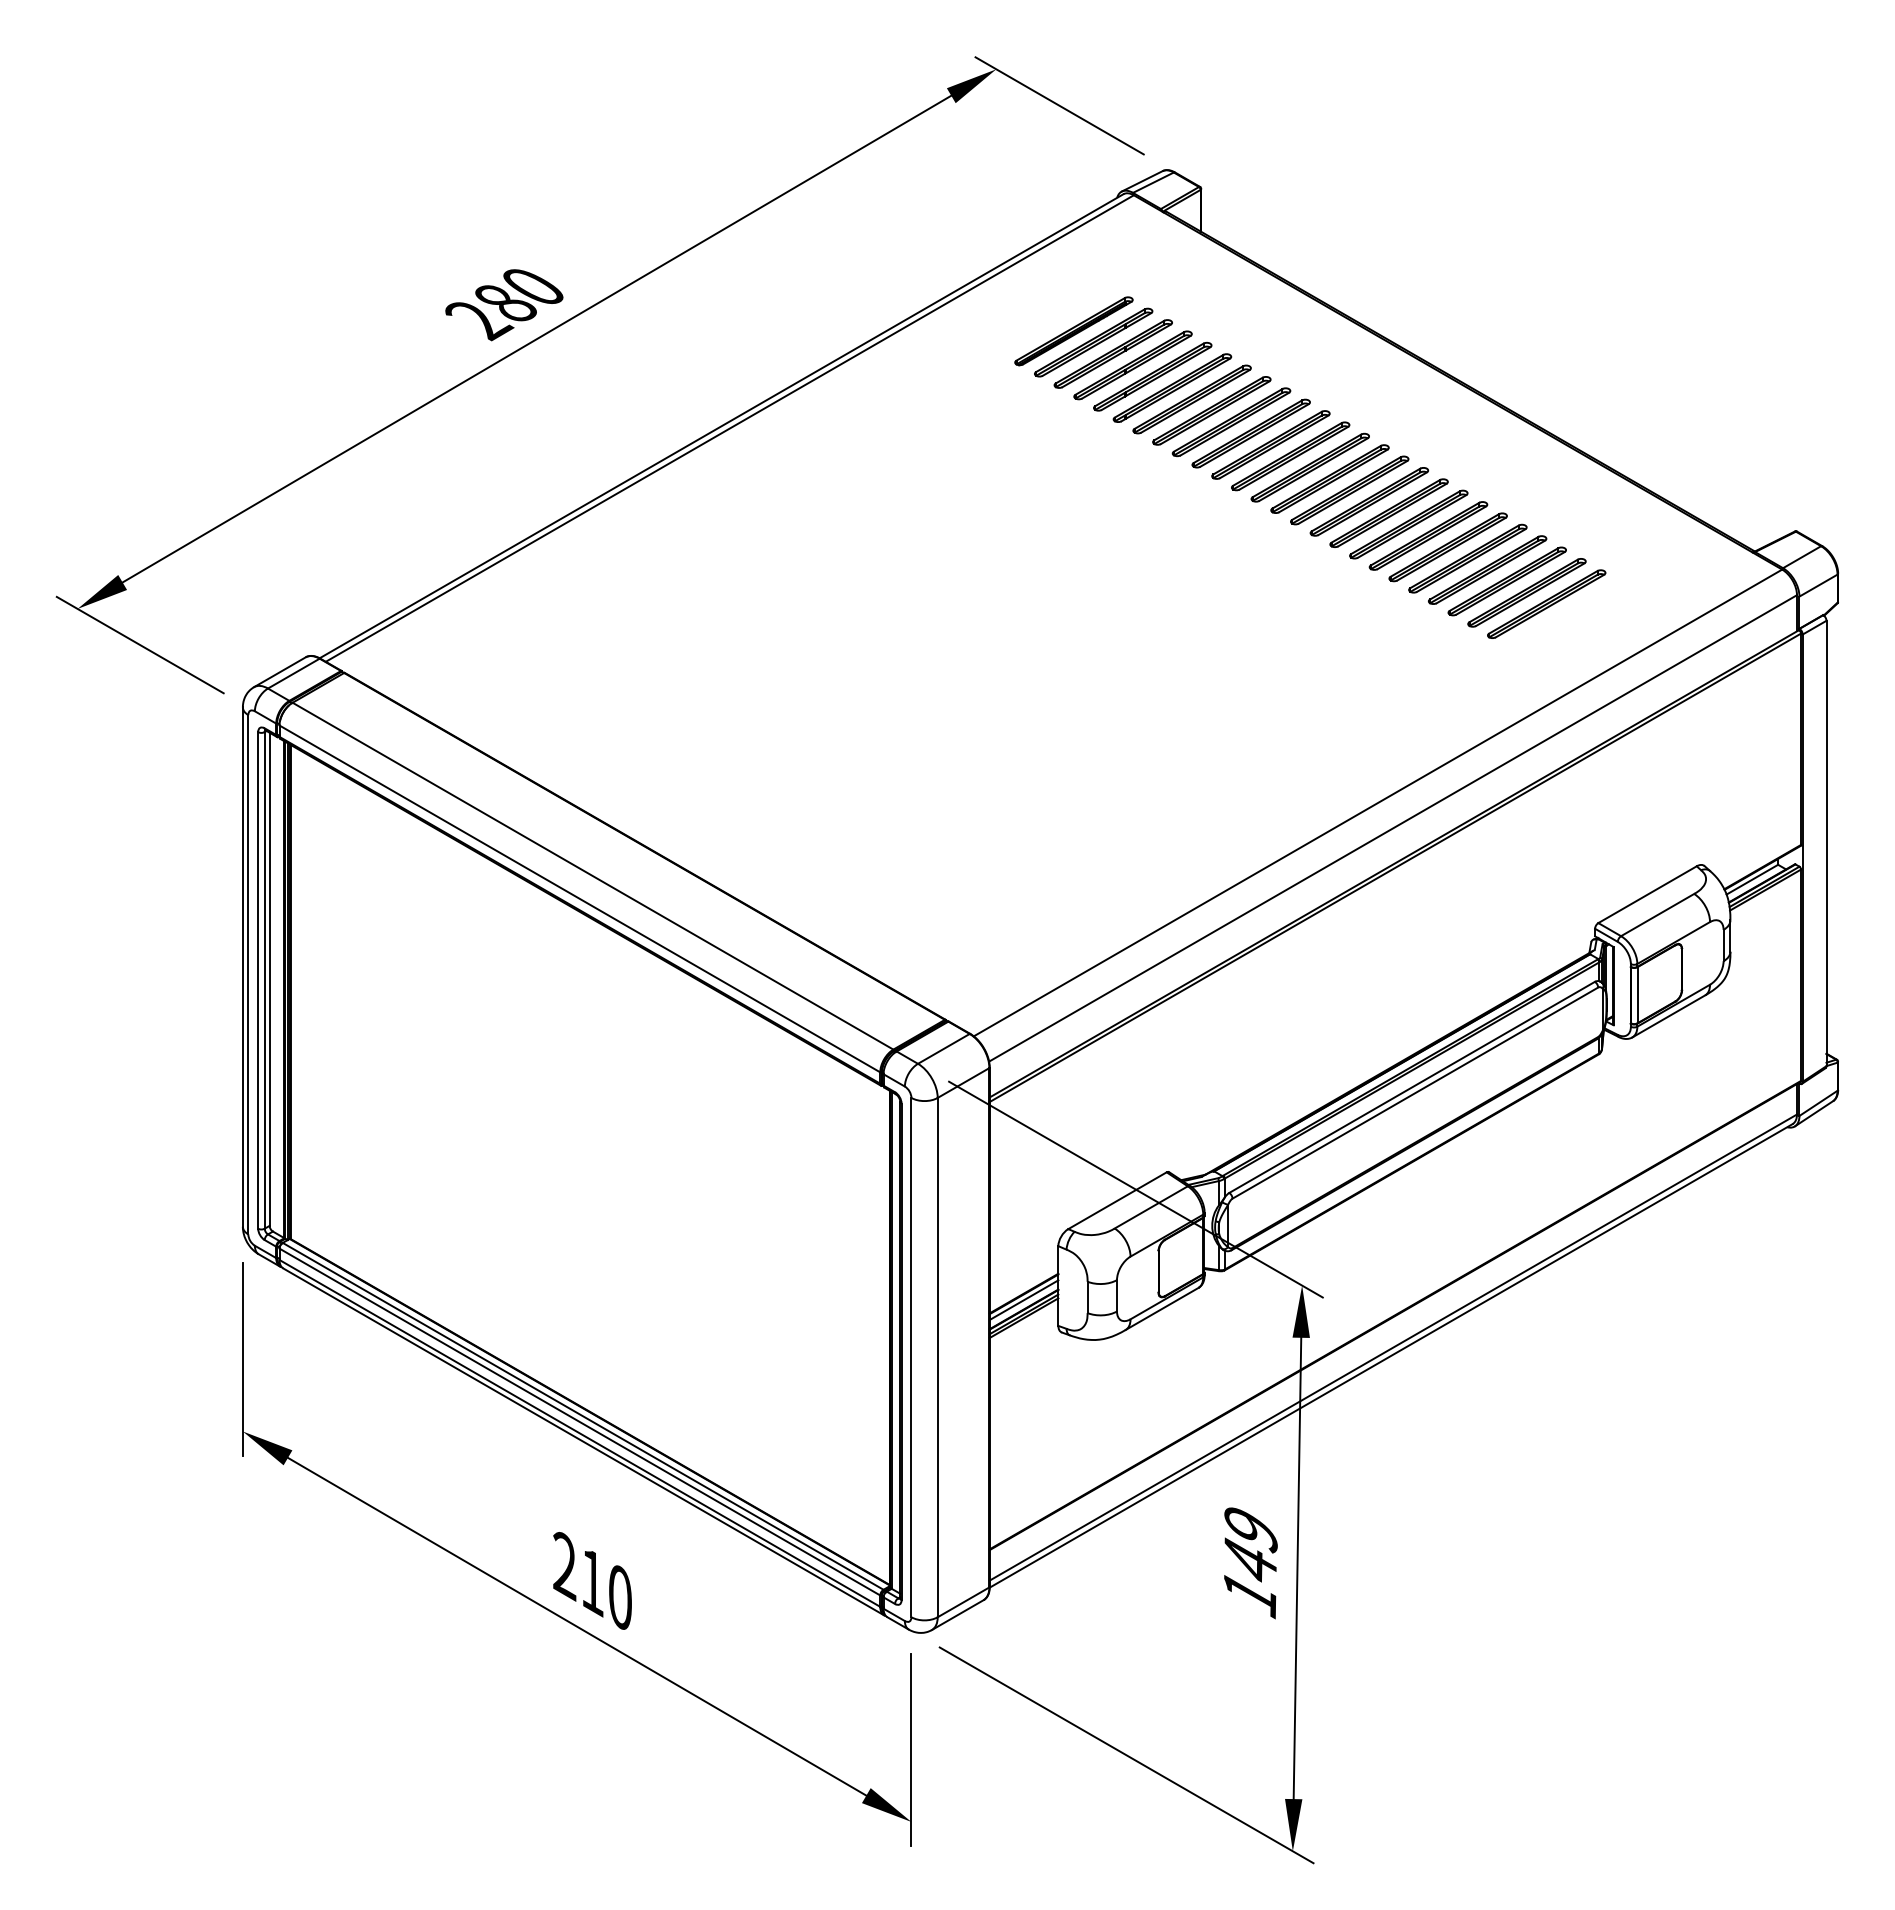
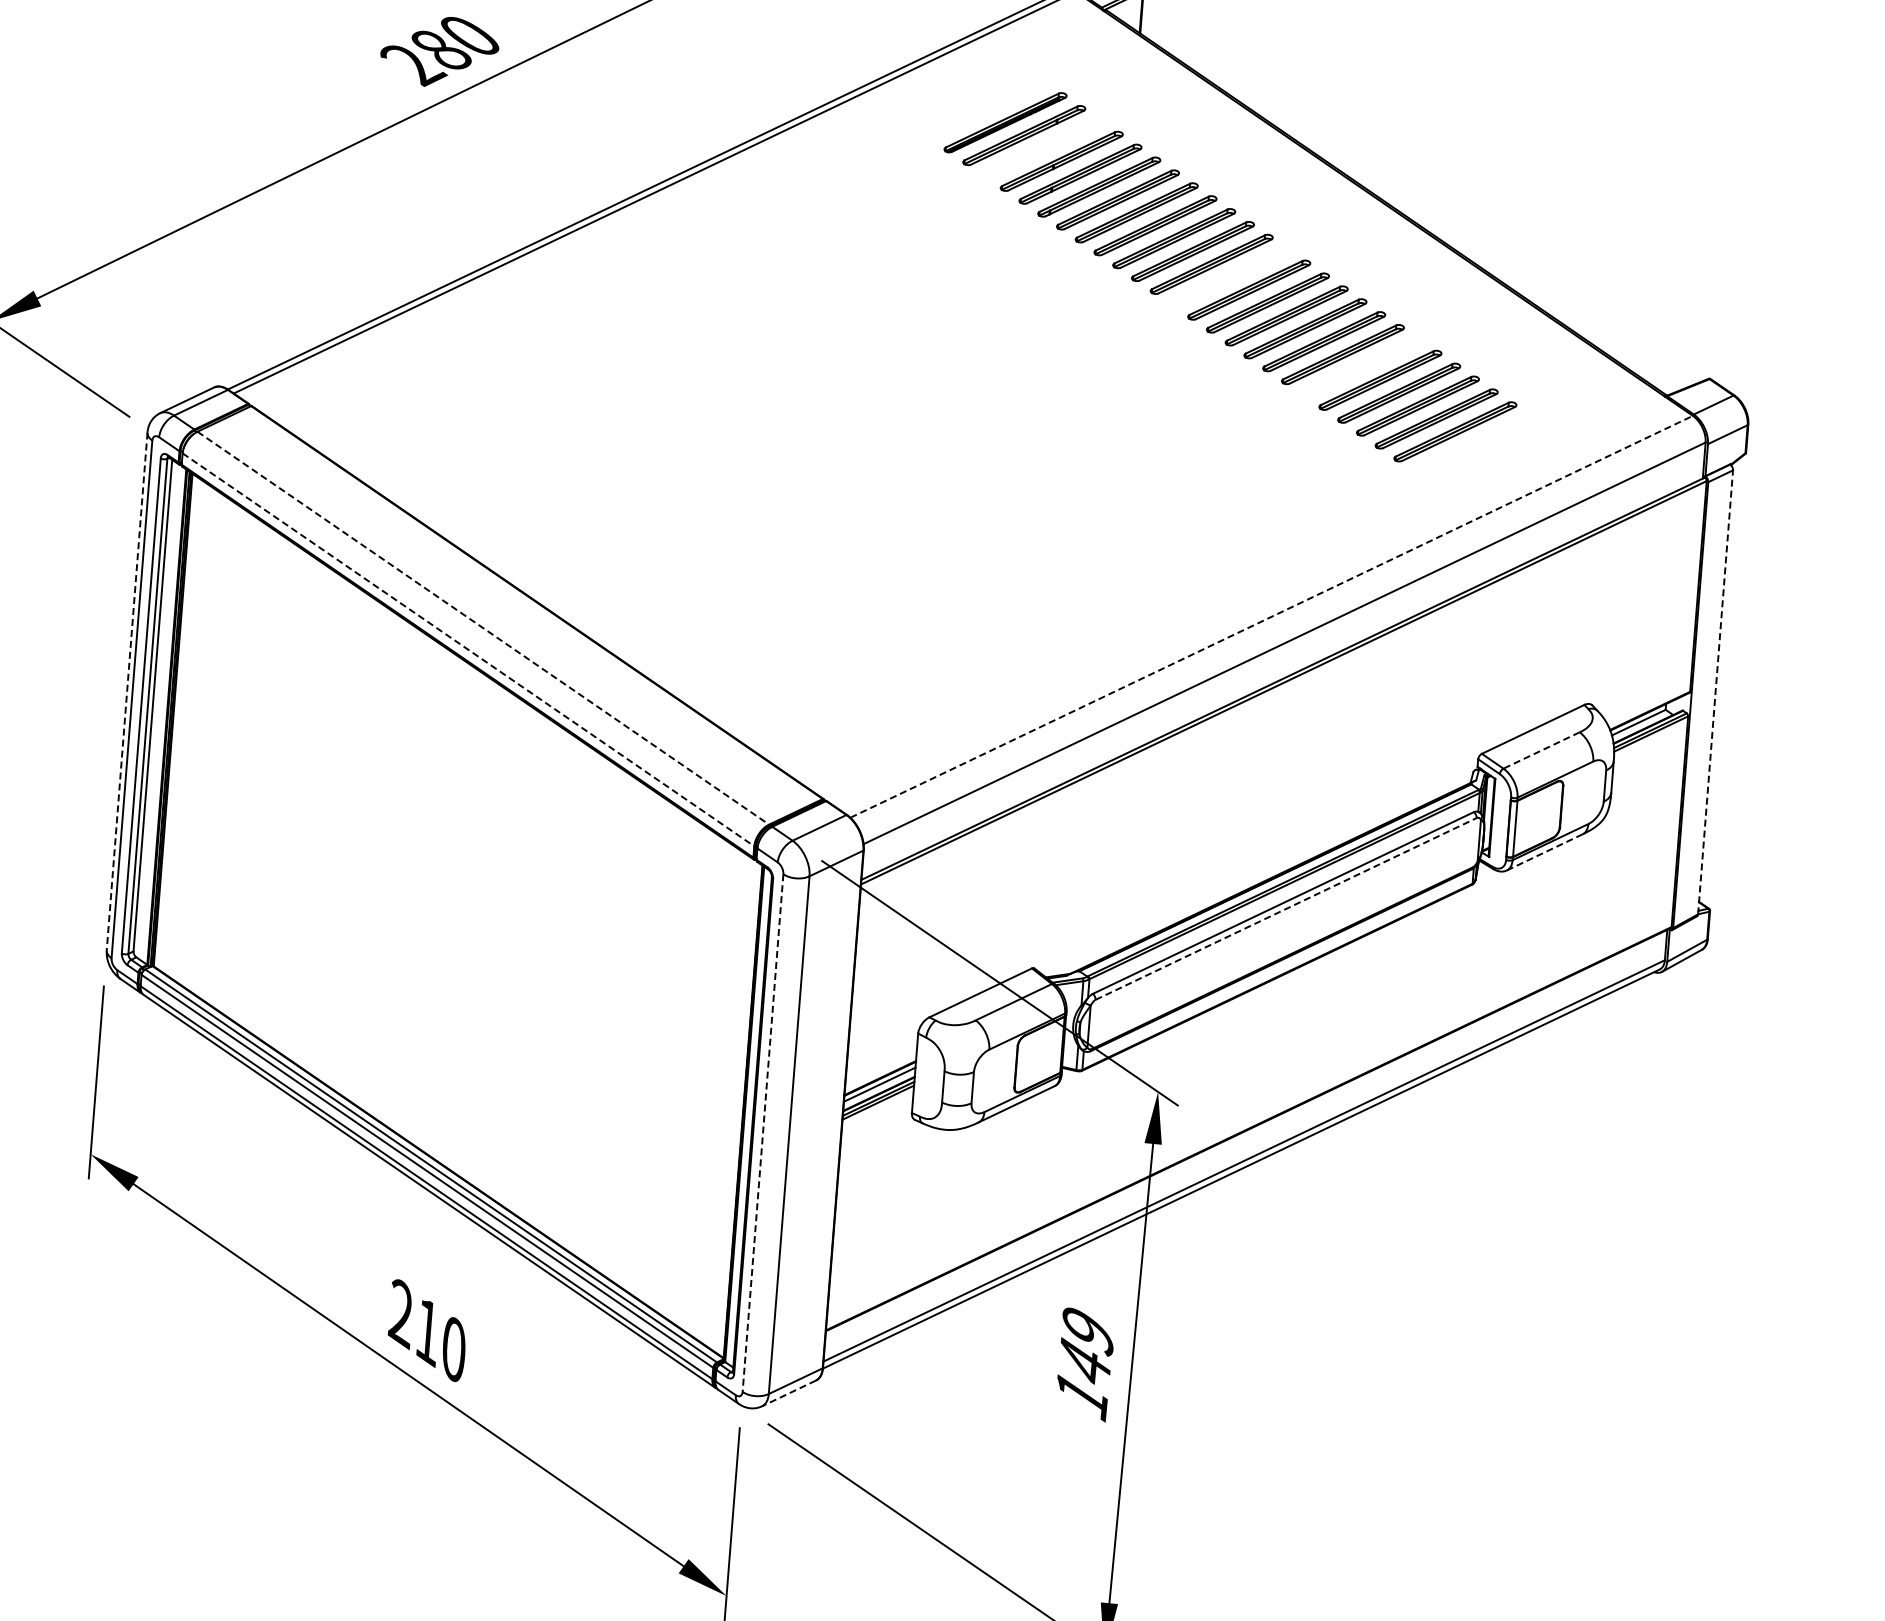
part: (1112, 353) -> (1042, 147), removed
part: (1309, 467) -> (1229, 276), removed
part: (1447, 547) -> (1360, 367), removed
line: (1378, 802) -> (1272, 616), solid -> dashed
line: (1826, 843) -> (1715, 692), solid -> dashed
line: (593, 876) -> (483, 628), solid -> dashed
line: (579, 898) -> (468, 649), solid -> dashed
line: (1657, 915) -> (1541, 750), solid -> dashed
line: (242, 967) -> (126, 691), solid -> dashed
line: (1669, 1016) -> (1545, 852), solid -> dashed
line: (1415, 1092) -> (1286, 908), solid -> dashed
line: (911, 1357) -> (763, 1133), solid -> dashed
line: (957, 1615) -> (788, 1393), solid -> dashed

